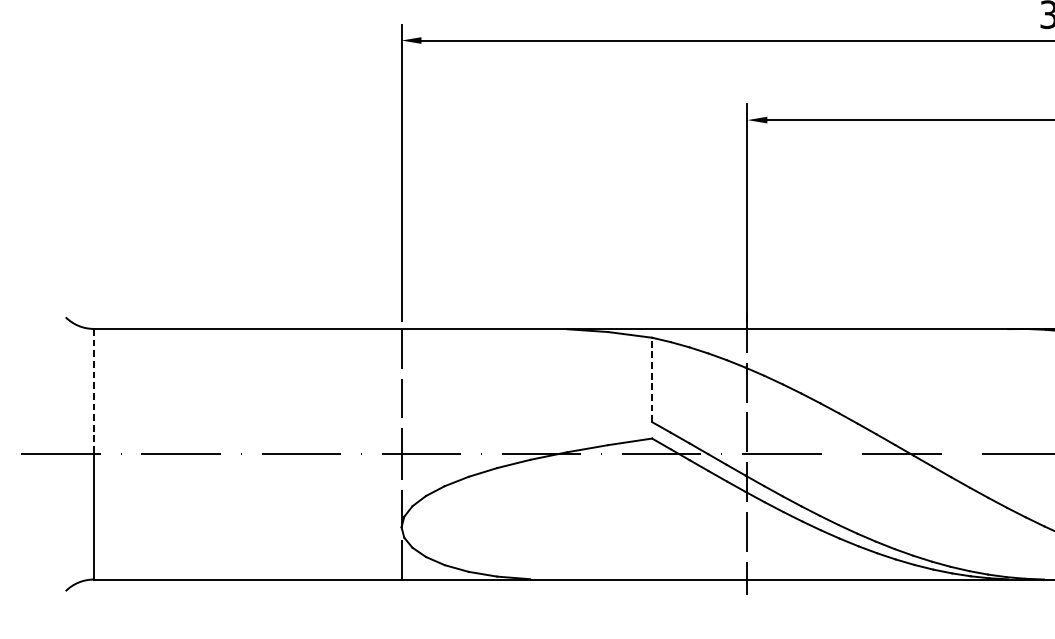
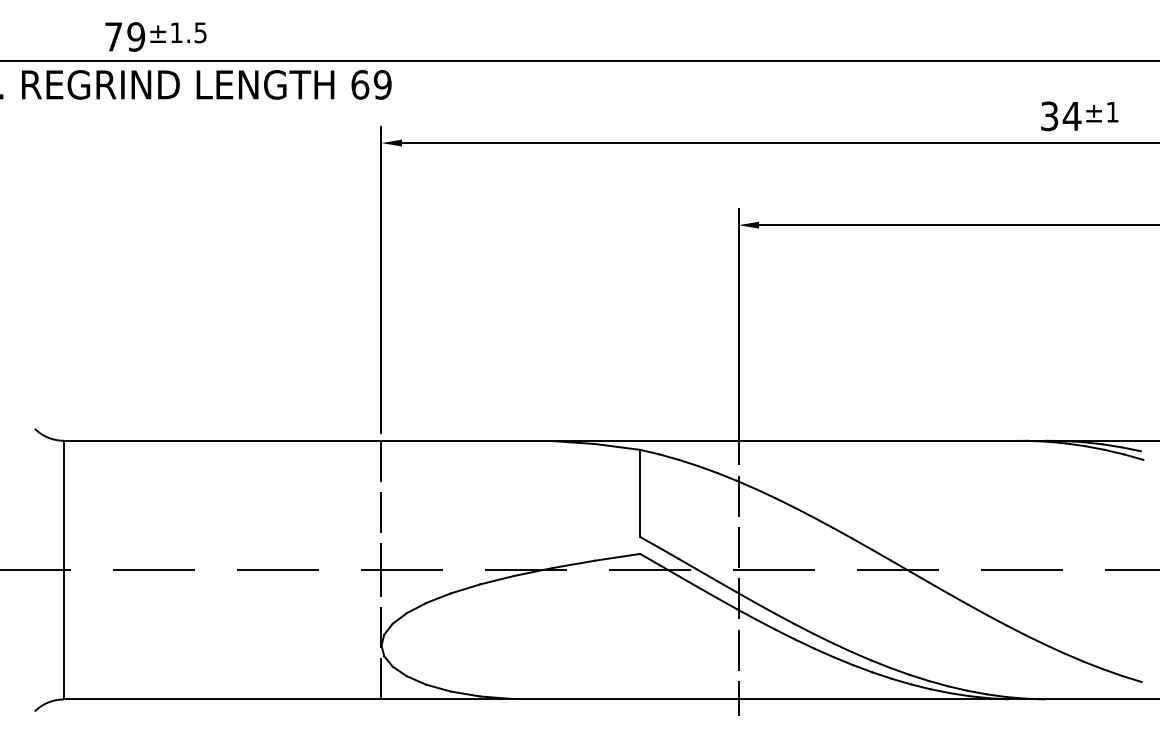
line: (652, 380) -> (640, 493), dashed -> solid
line: (93, 391) -> (63, 505), dashed -> solid

